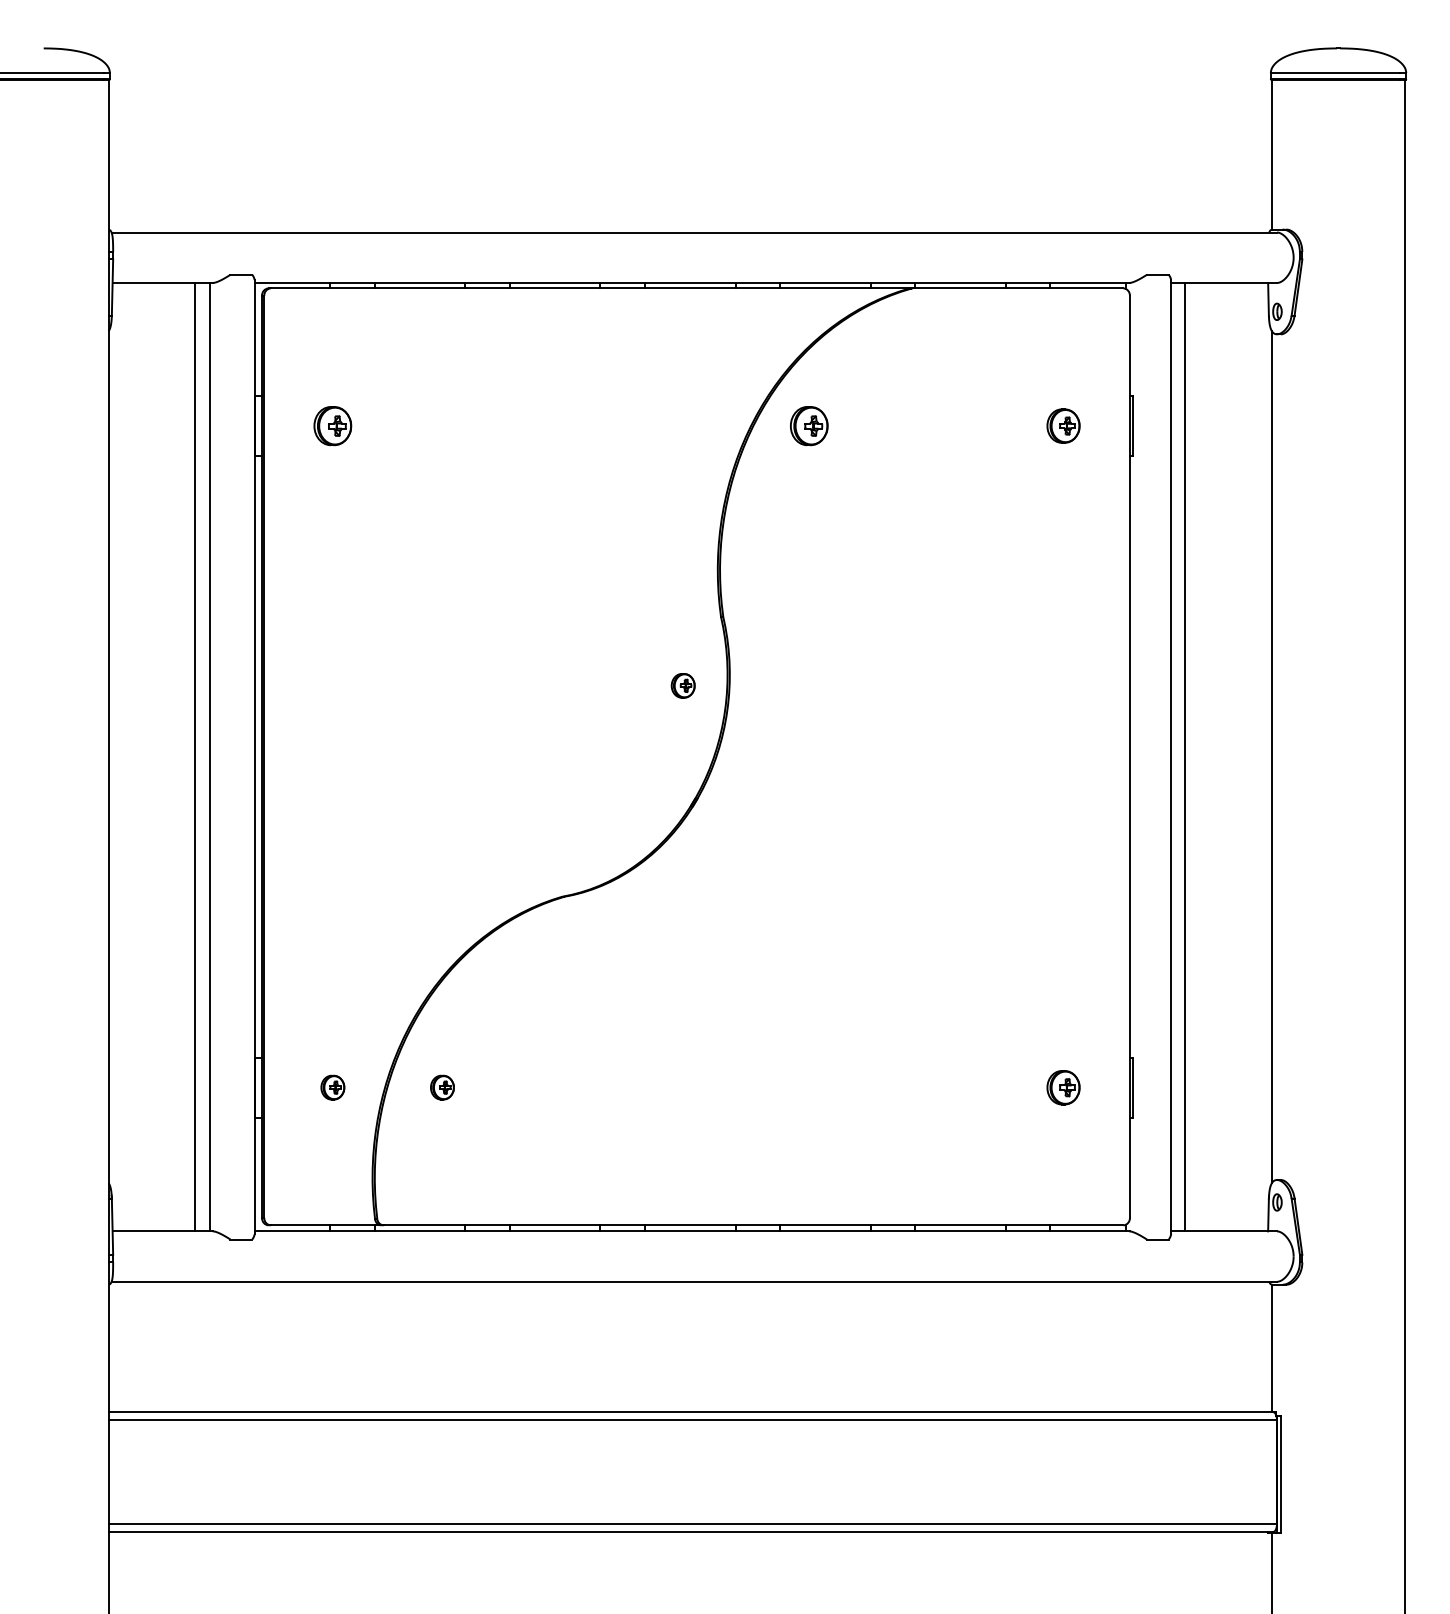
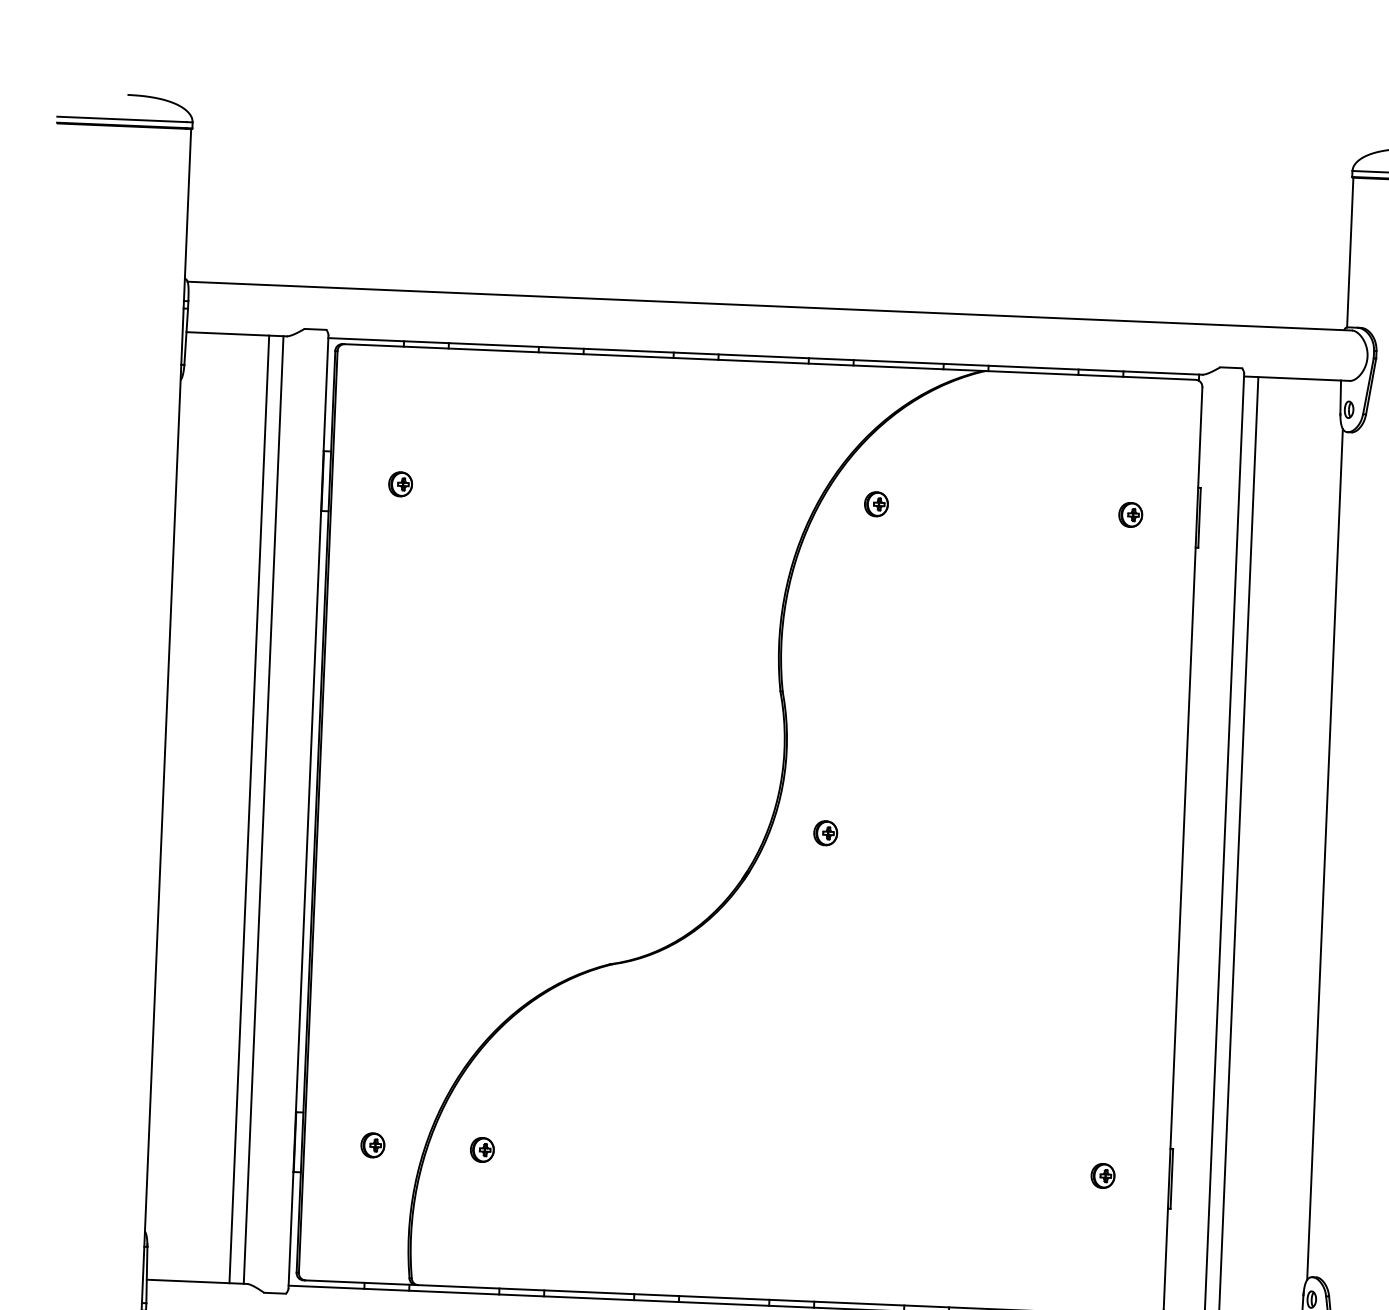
part: (332, 425) -> (400, 483), size x0.62
part: (808, 425) -> (875, 503), size x0.62
part: (1063, 425) -> (1130, 514), size x0.71
part: (682, 685) -> (824, 832), moved
part: (1063, 1087) -> (1102, 1175), size x0.71

